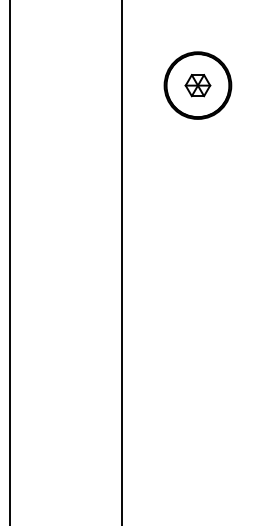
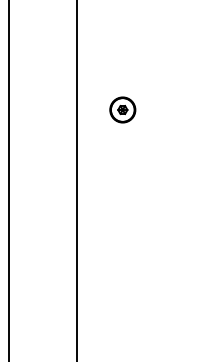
part: (197, 84) -> (122, 109), size x0.62

